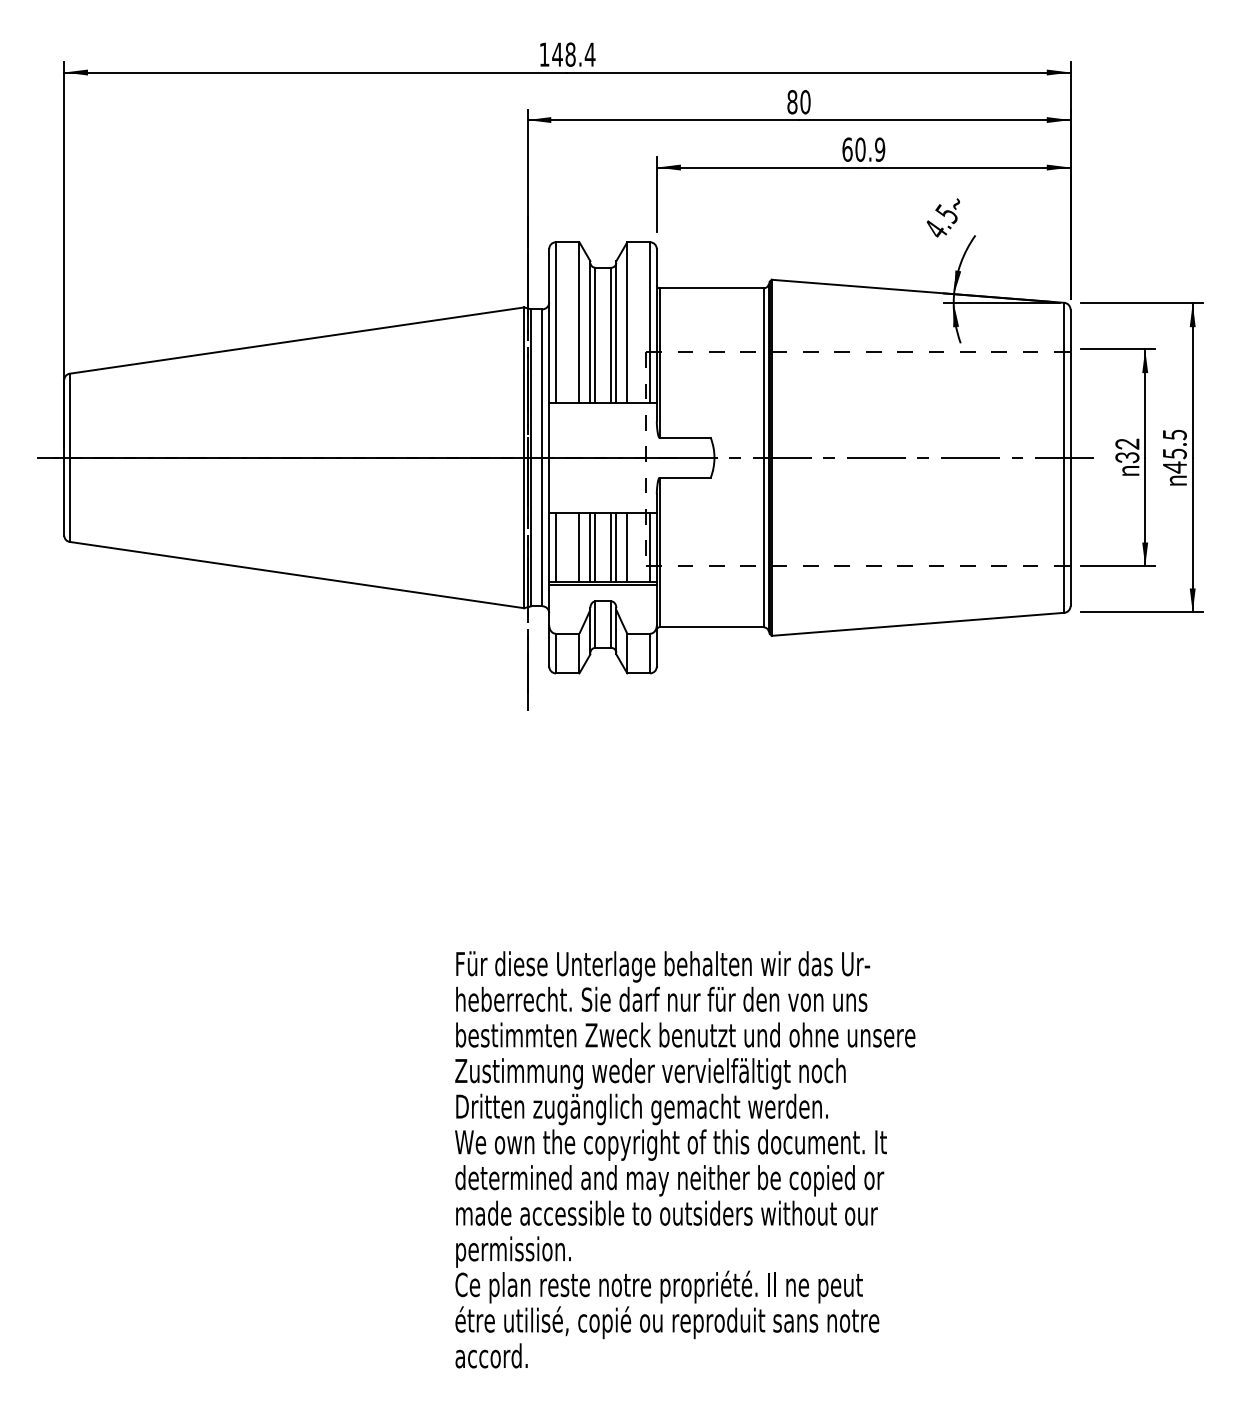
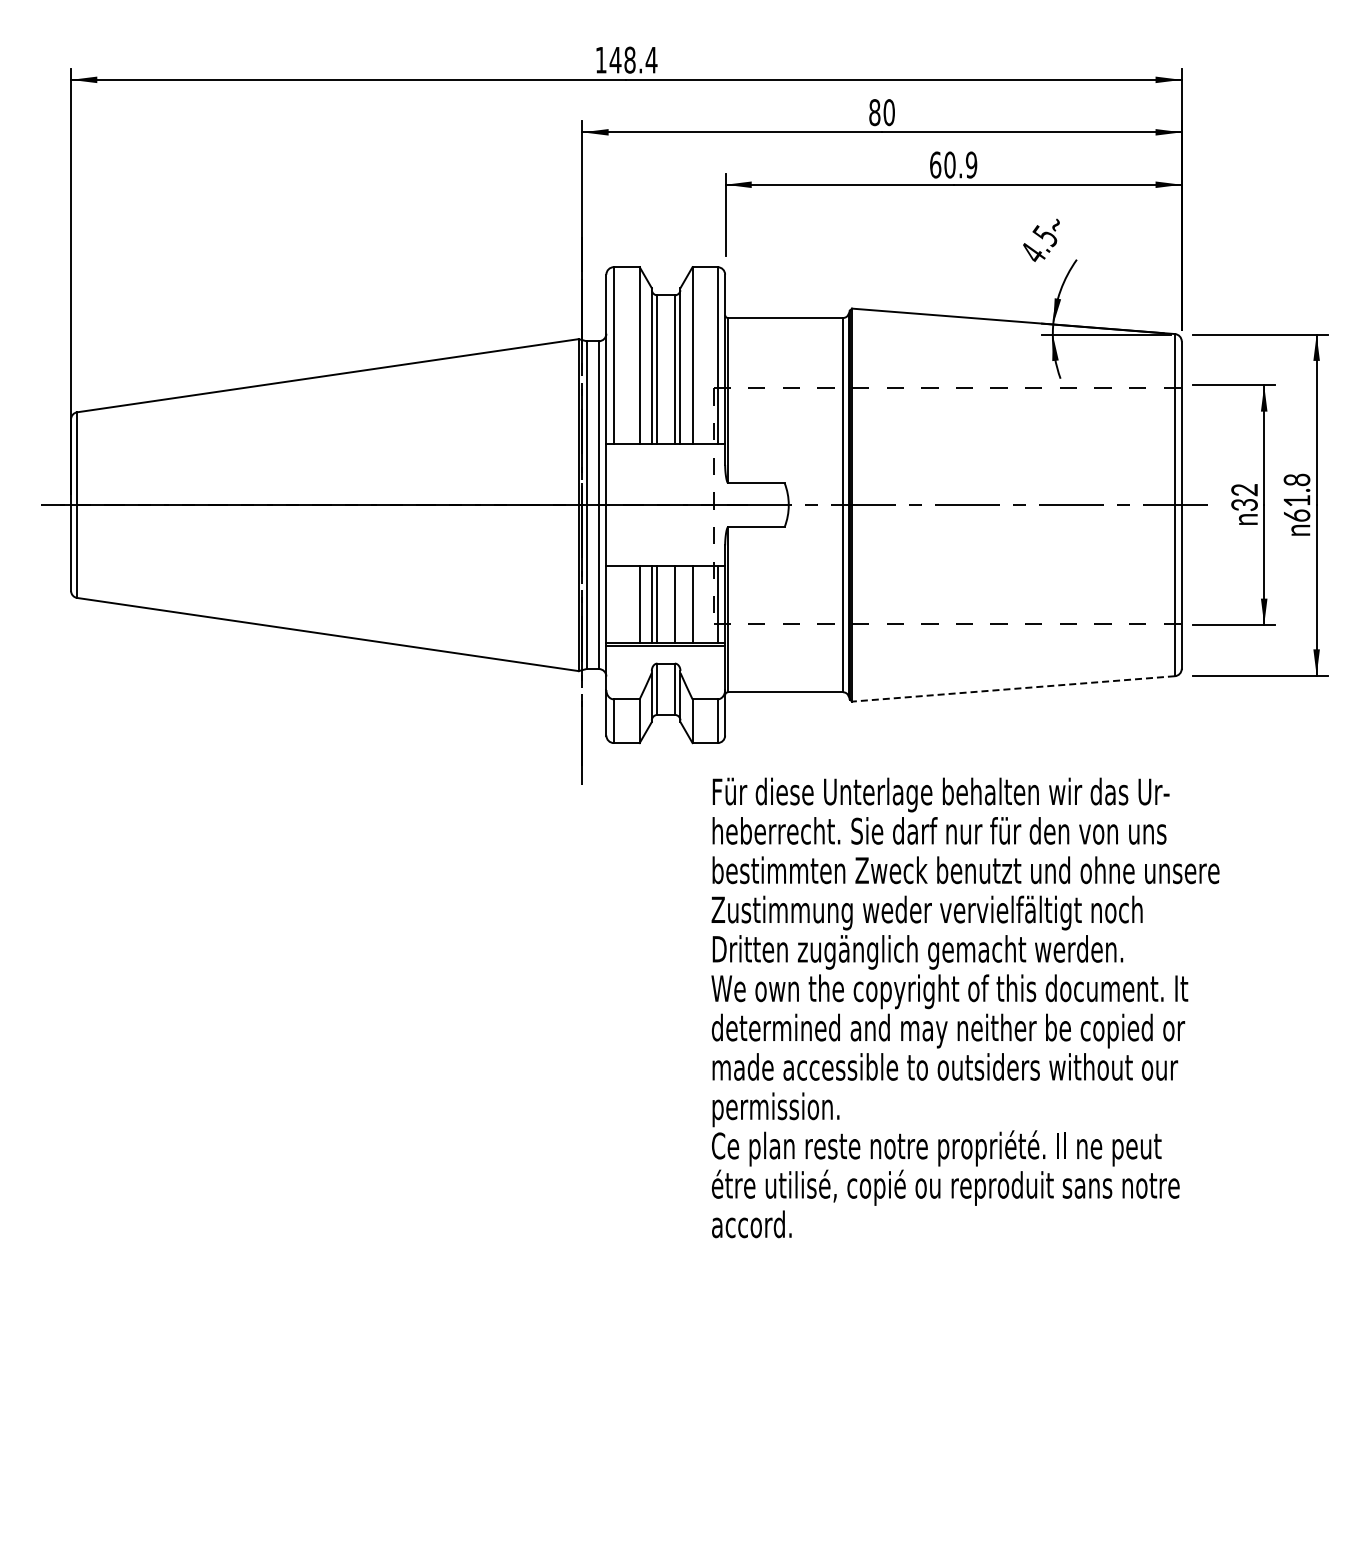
text: (1174, 450) -> (1296, 497), 45.5 -> 61.8
line: (555, 546) -> (613, 603), removed
line: (616, 546) -> (680, 603), removed
line: (918, 623) -> (1013, 688), solid -> dashed
text: (685, 1159) -> (965, 1007), moved

